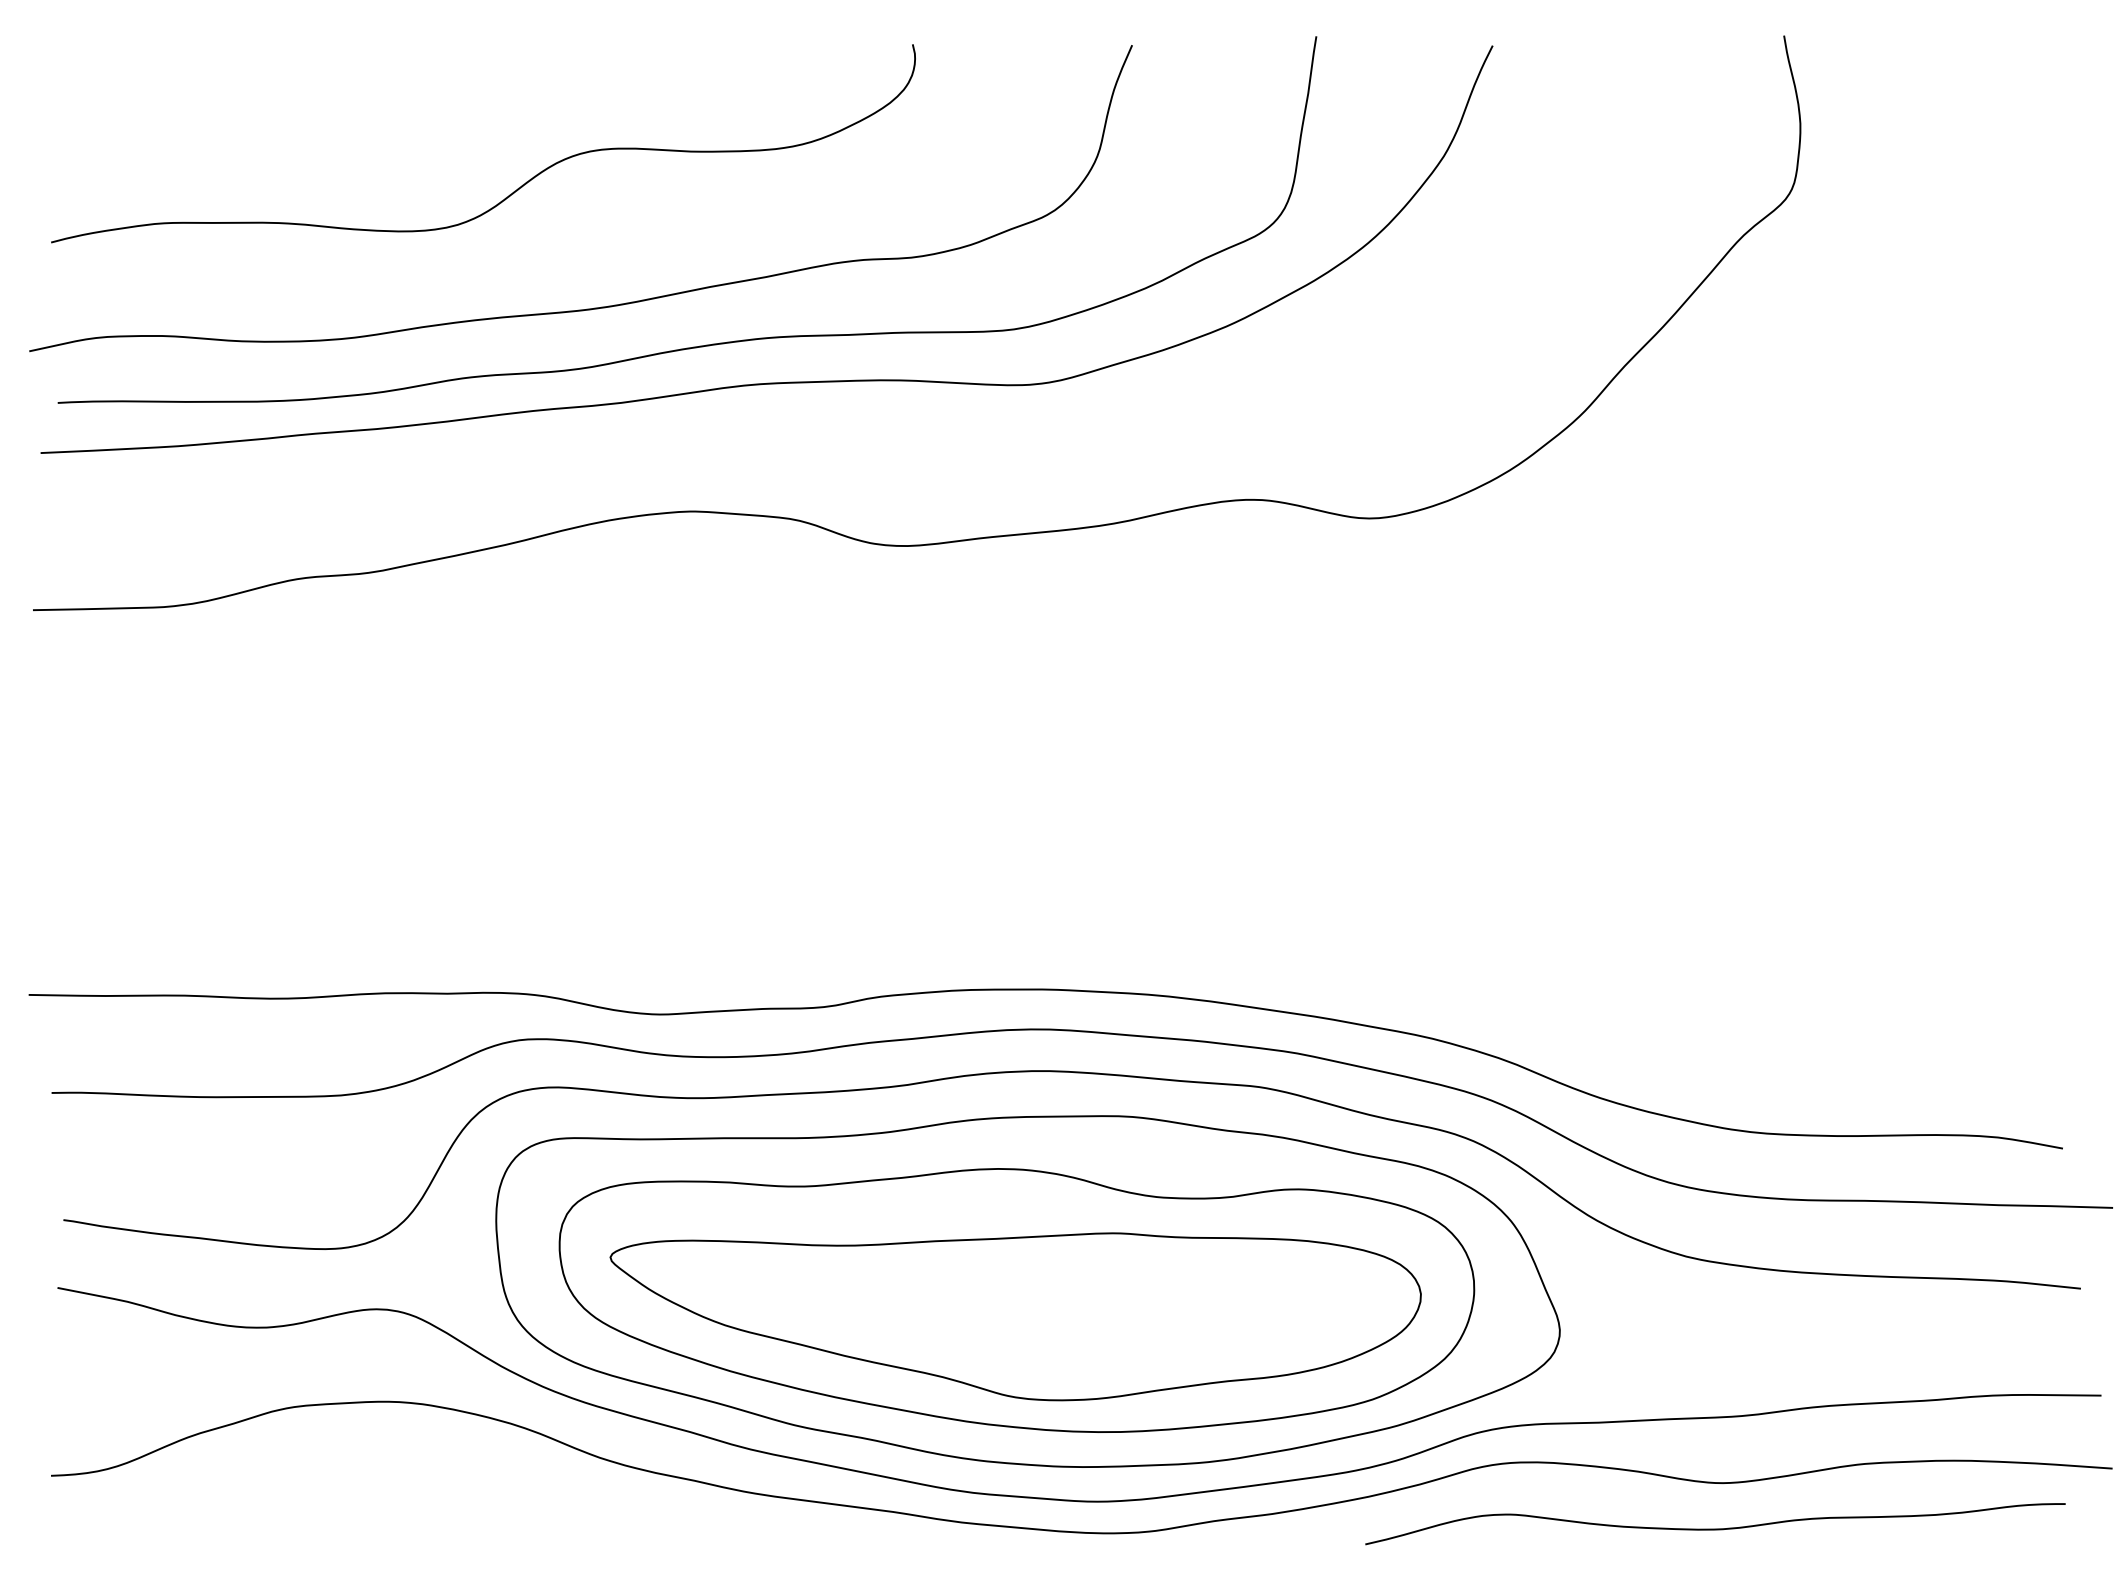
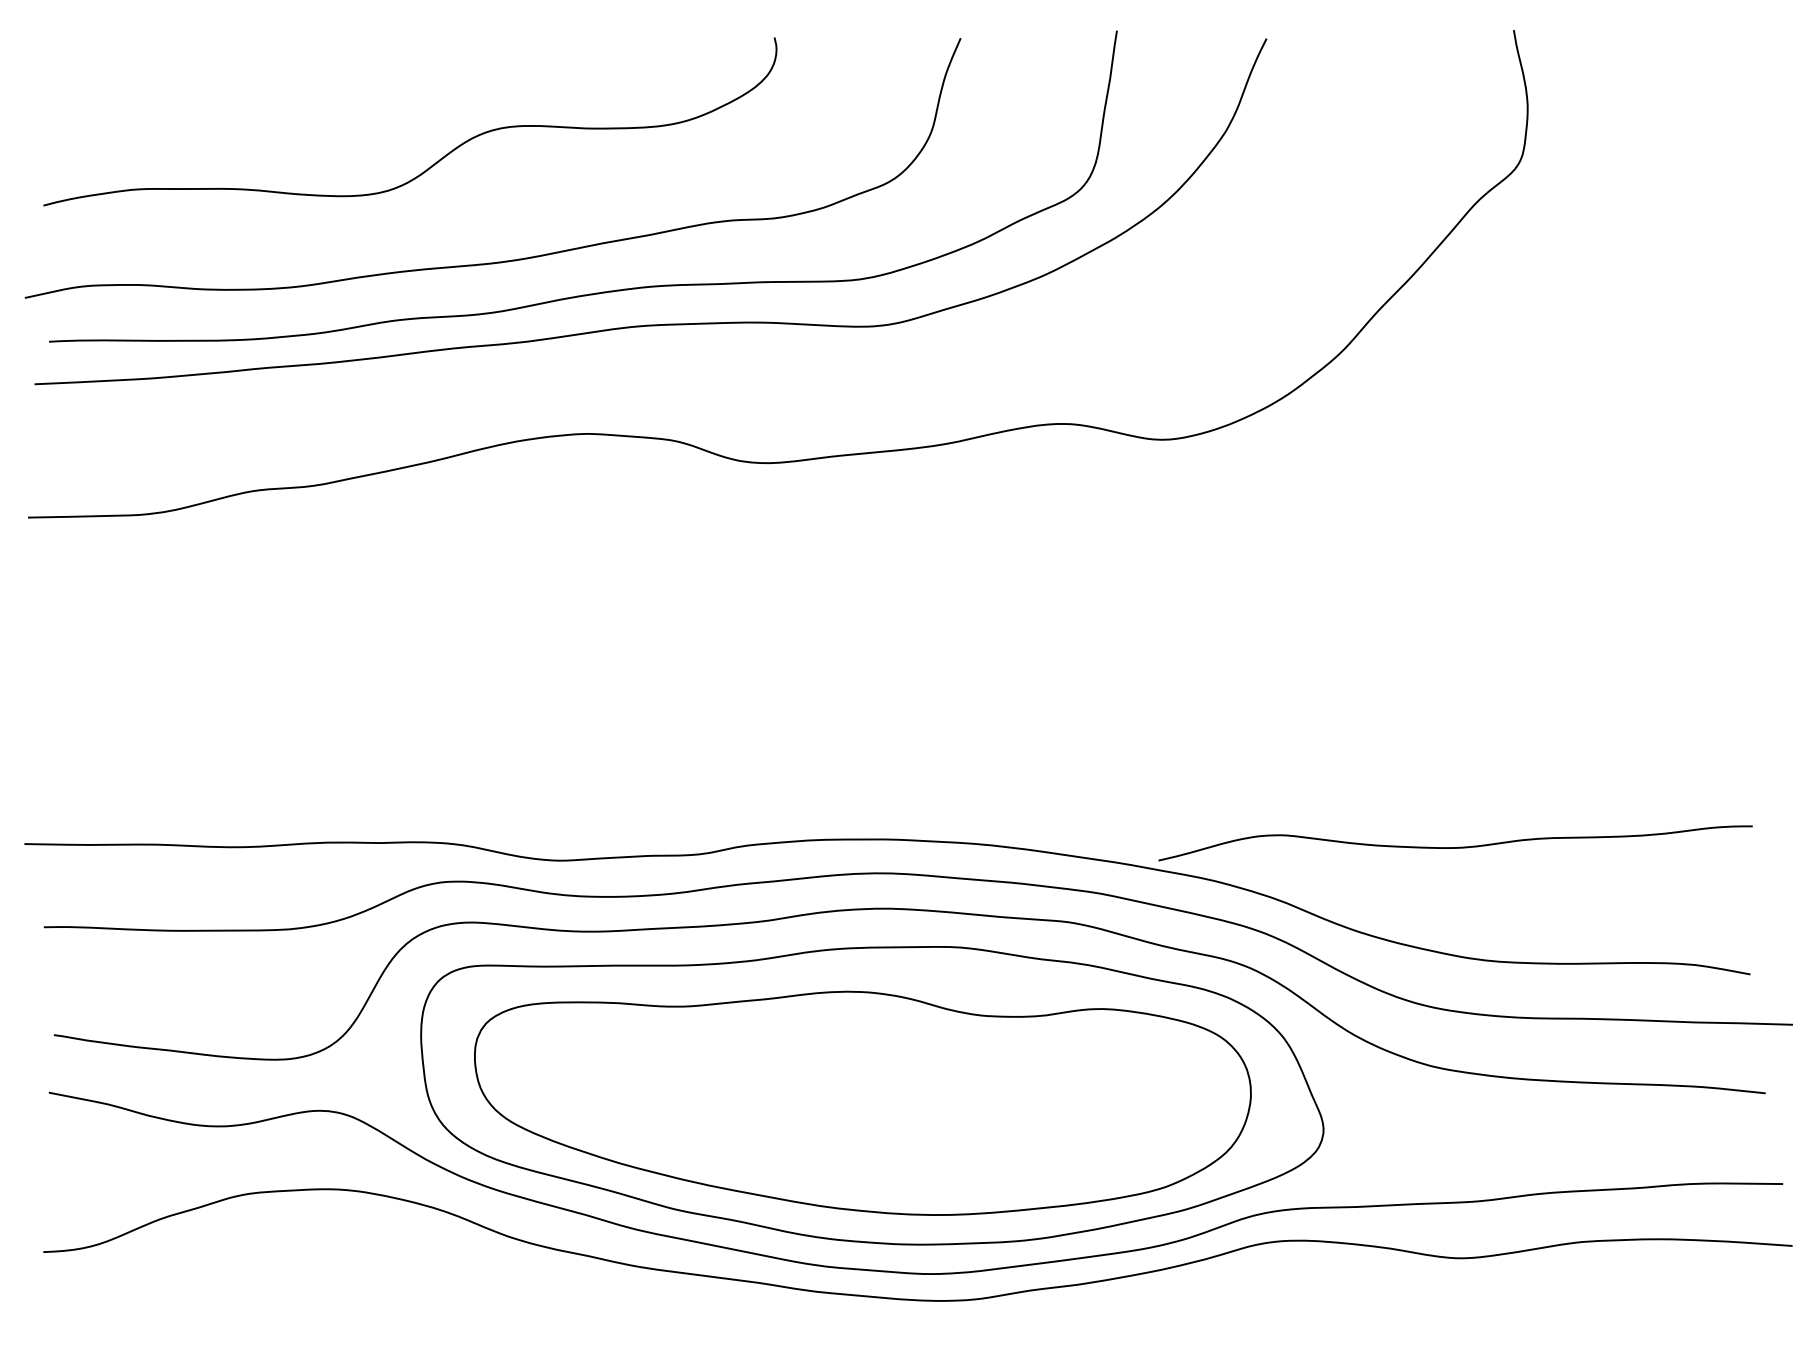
part: (1015, 1316) -> (861, 1116), removed
curve: (1715, 1528) -> (1455, 847), moved

